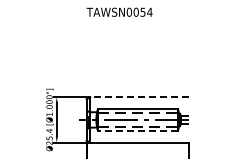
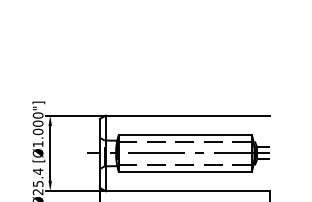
line: (139, 97) -> (187, 116), dashed -> solid
line: (137, 131) -> (184, 172), dashed -> solid

